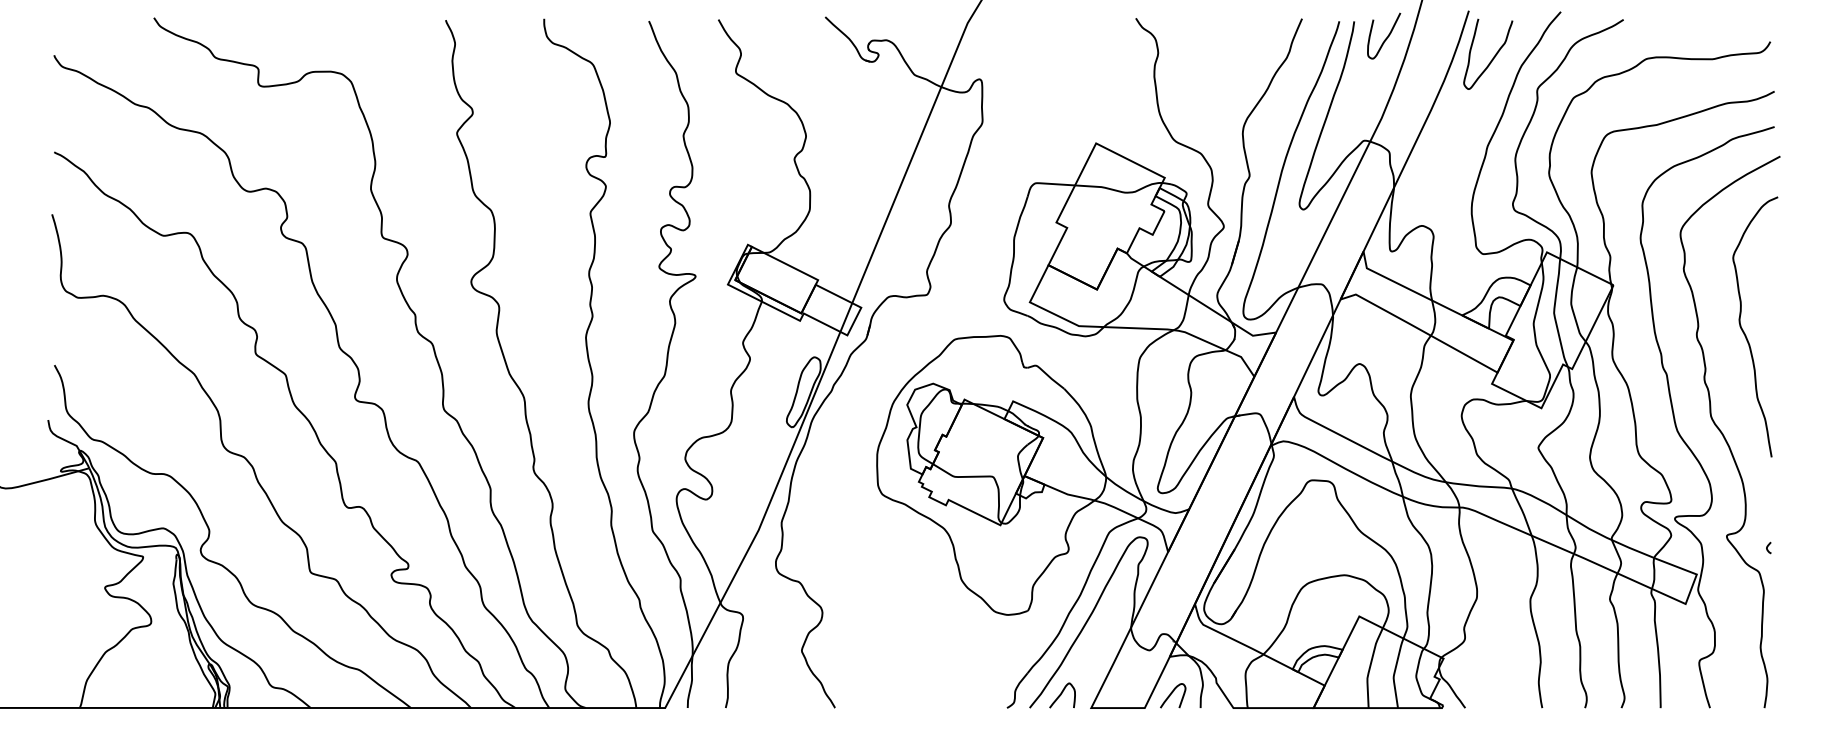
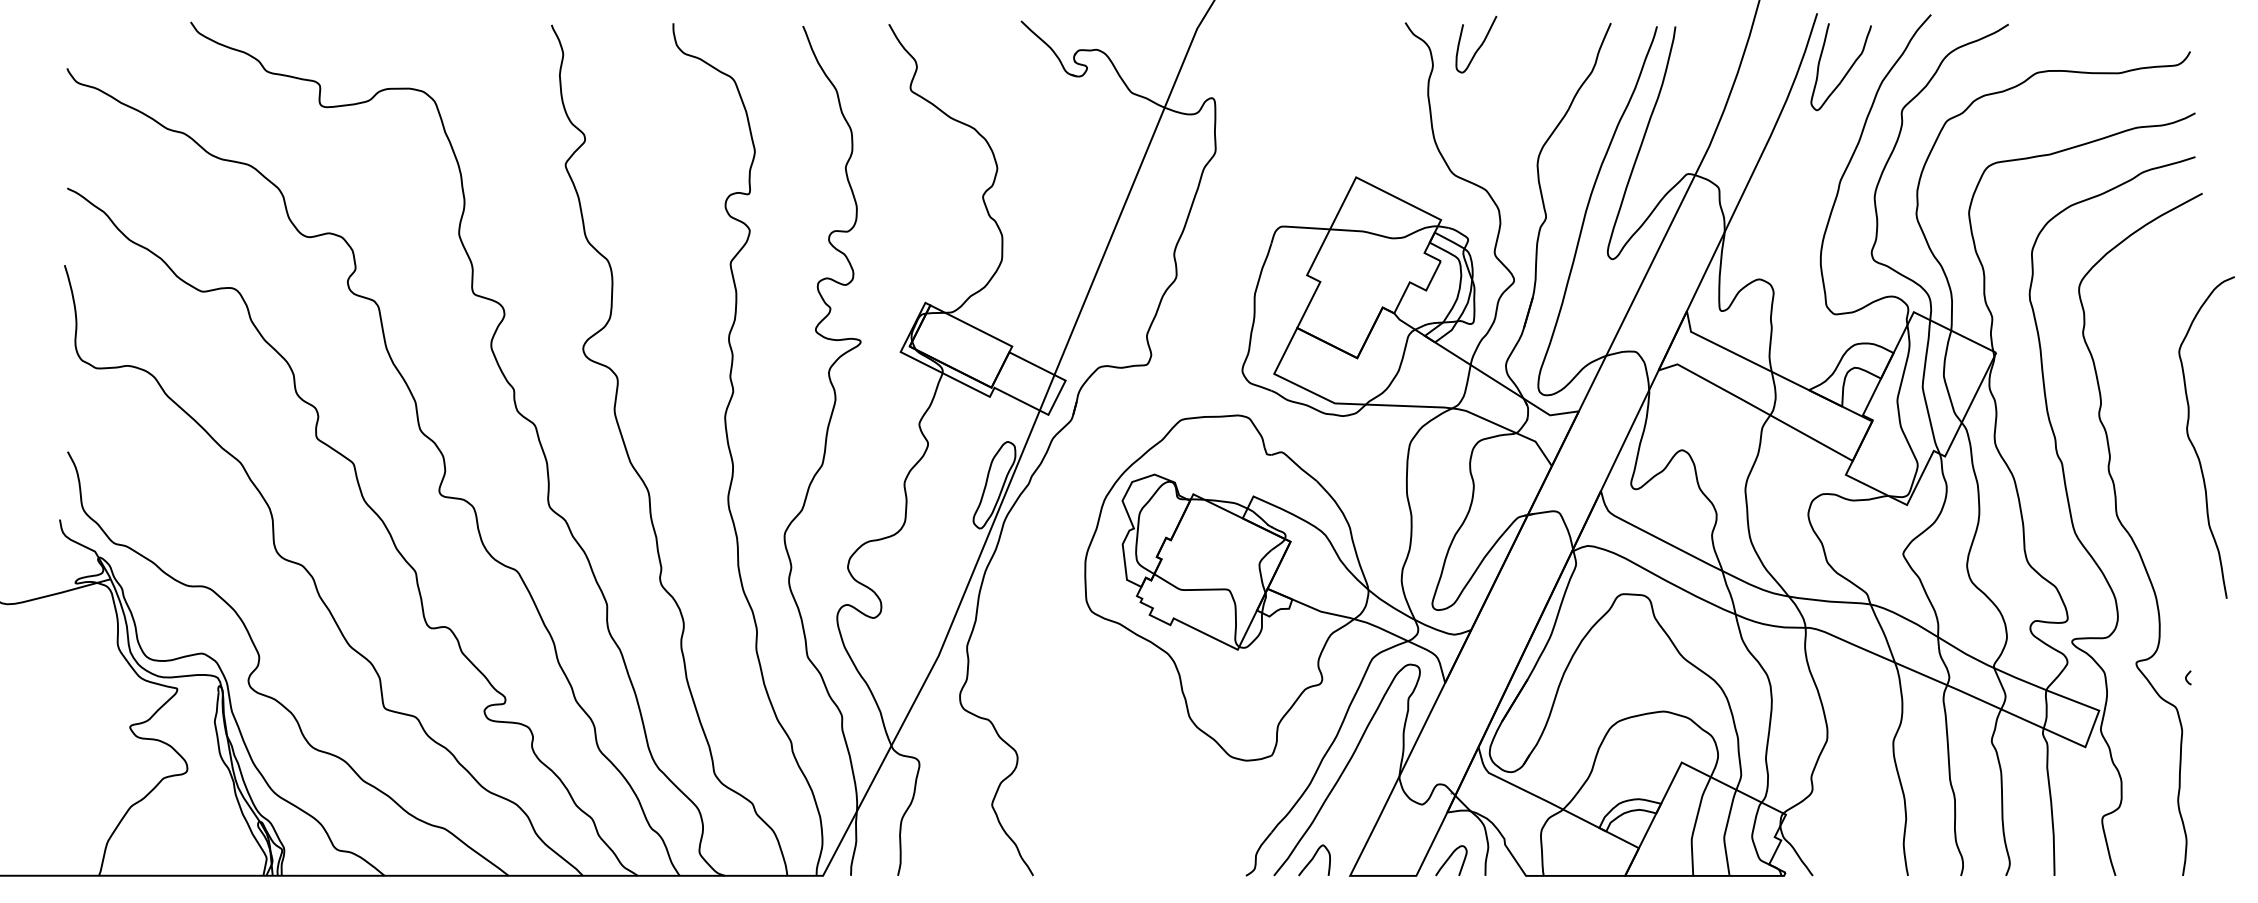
curve: (1386, 37) -> (1479, 46), moved
curve: (1744, 332) -> (2193, 444), moved

